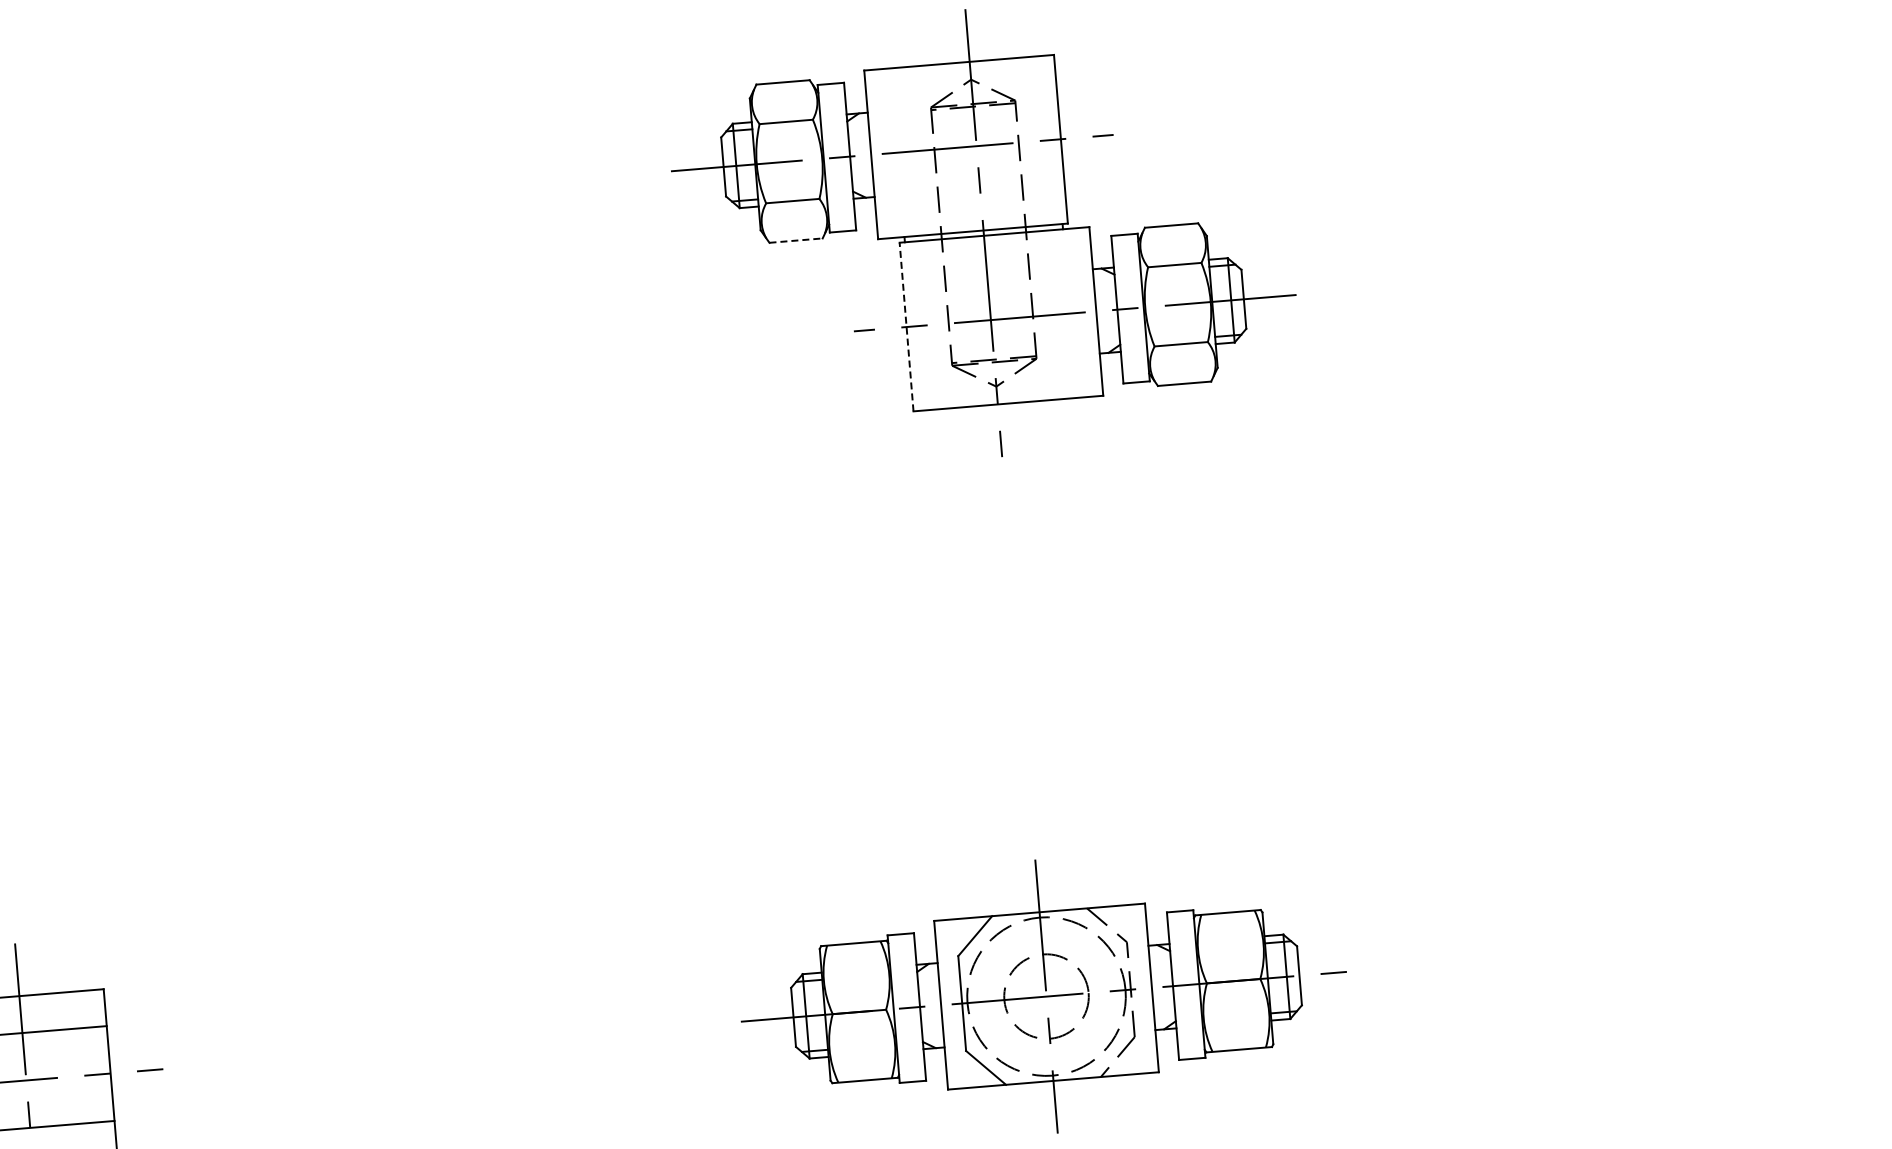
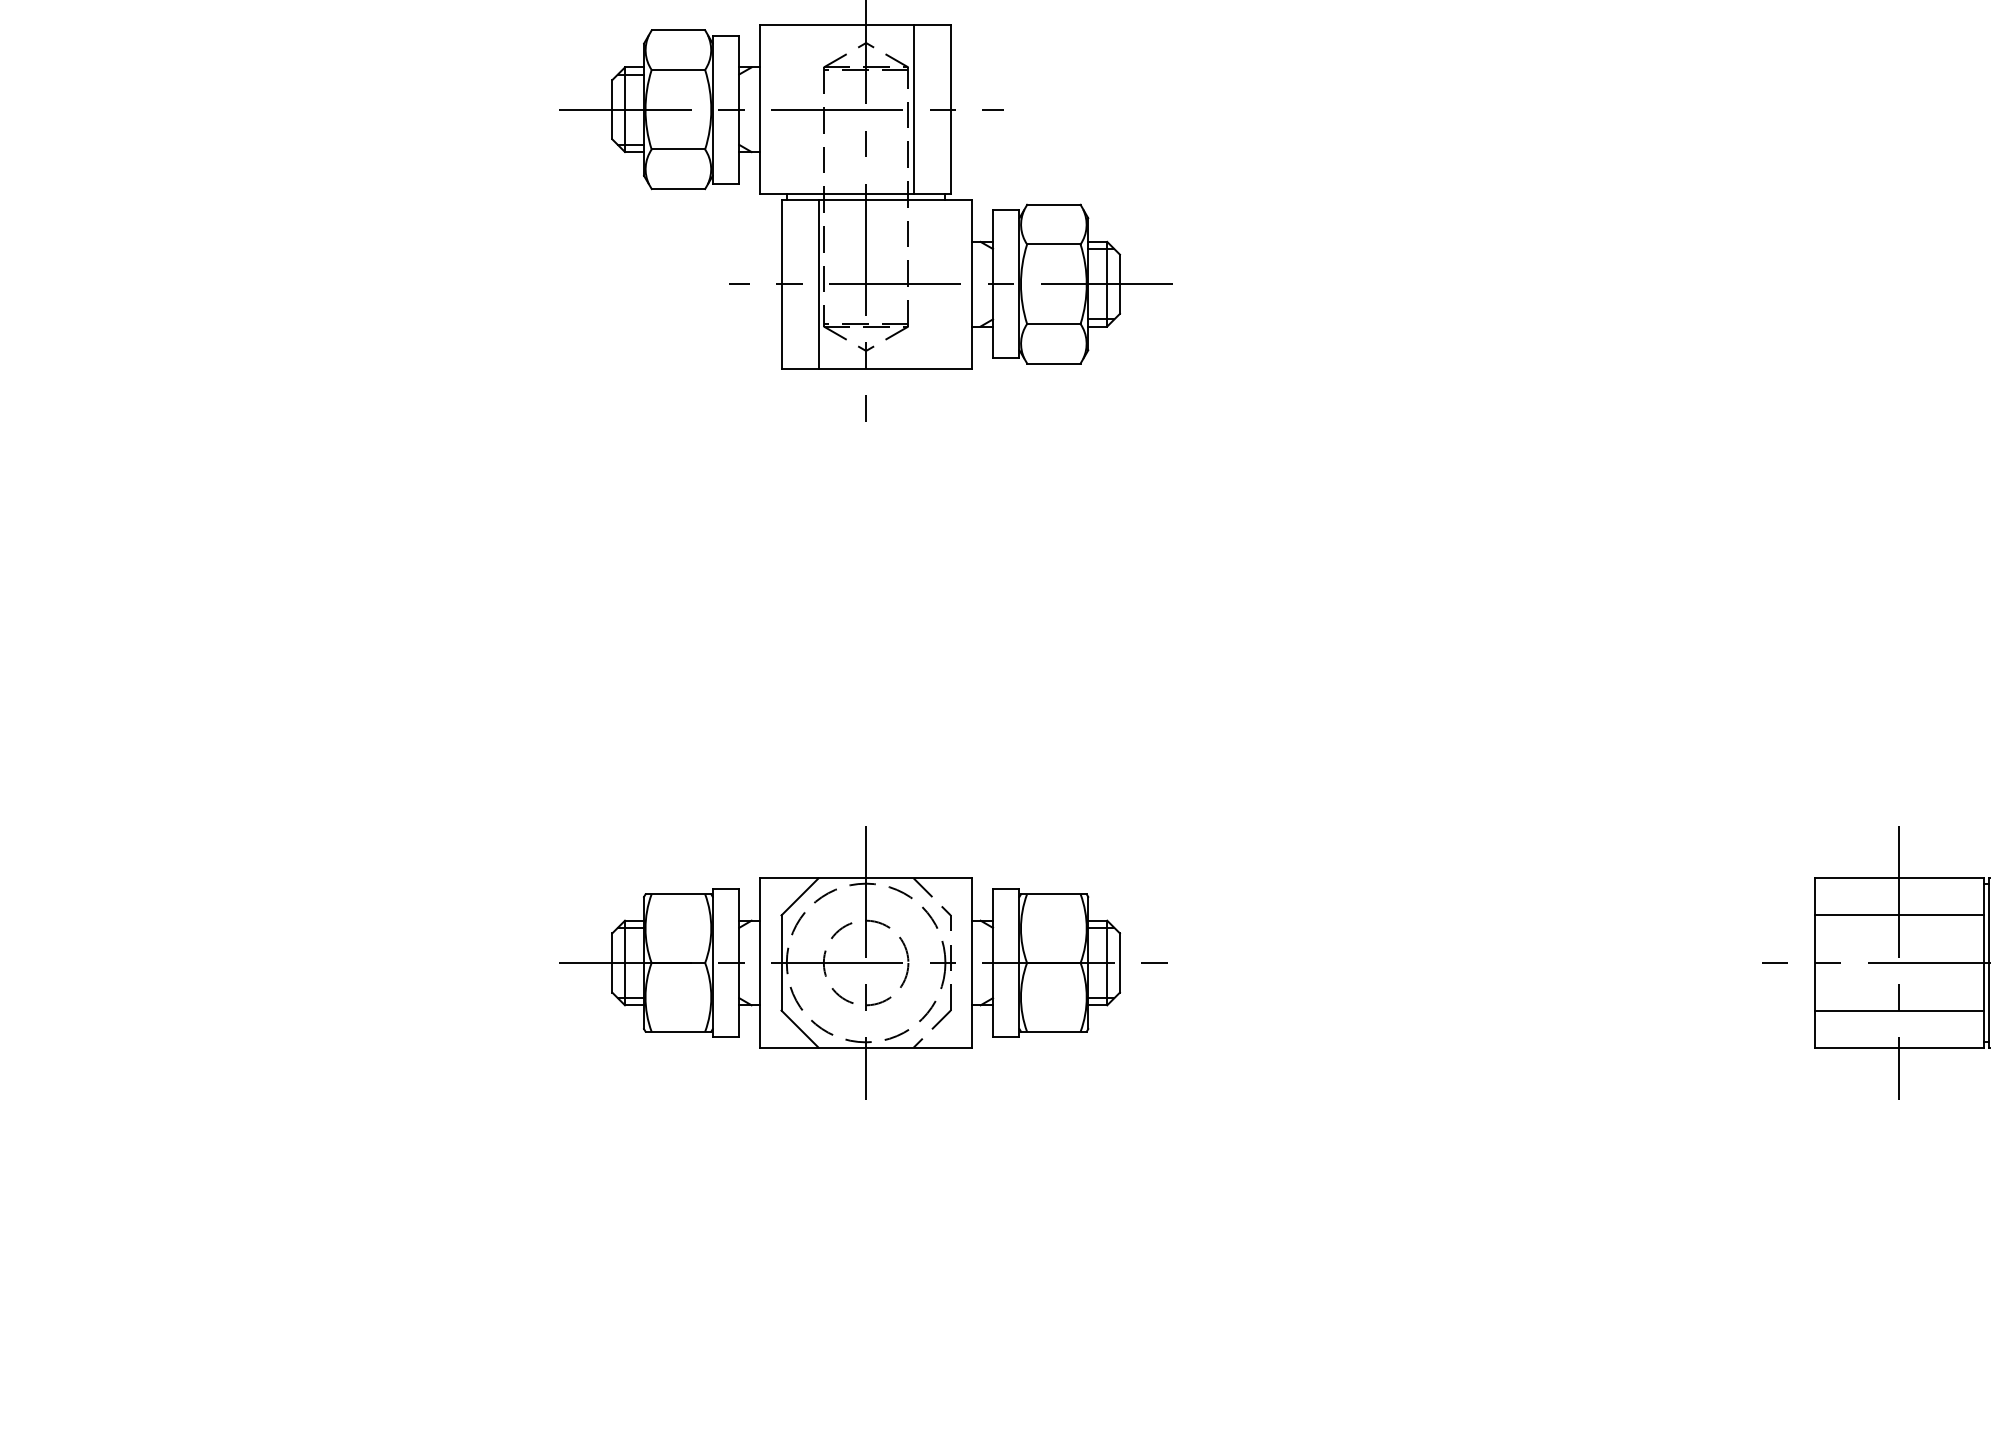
line: (1023, 142) -> (913, 109), added
line: (796, 241) -> (678, 189), dashed -> solid
line: (943, 323) -> (818, 283), added
line: (906, 327) -> (781, 284), dashed -> solid

